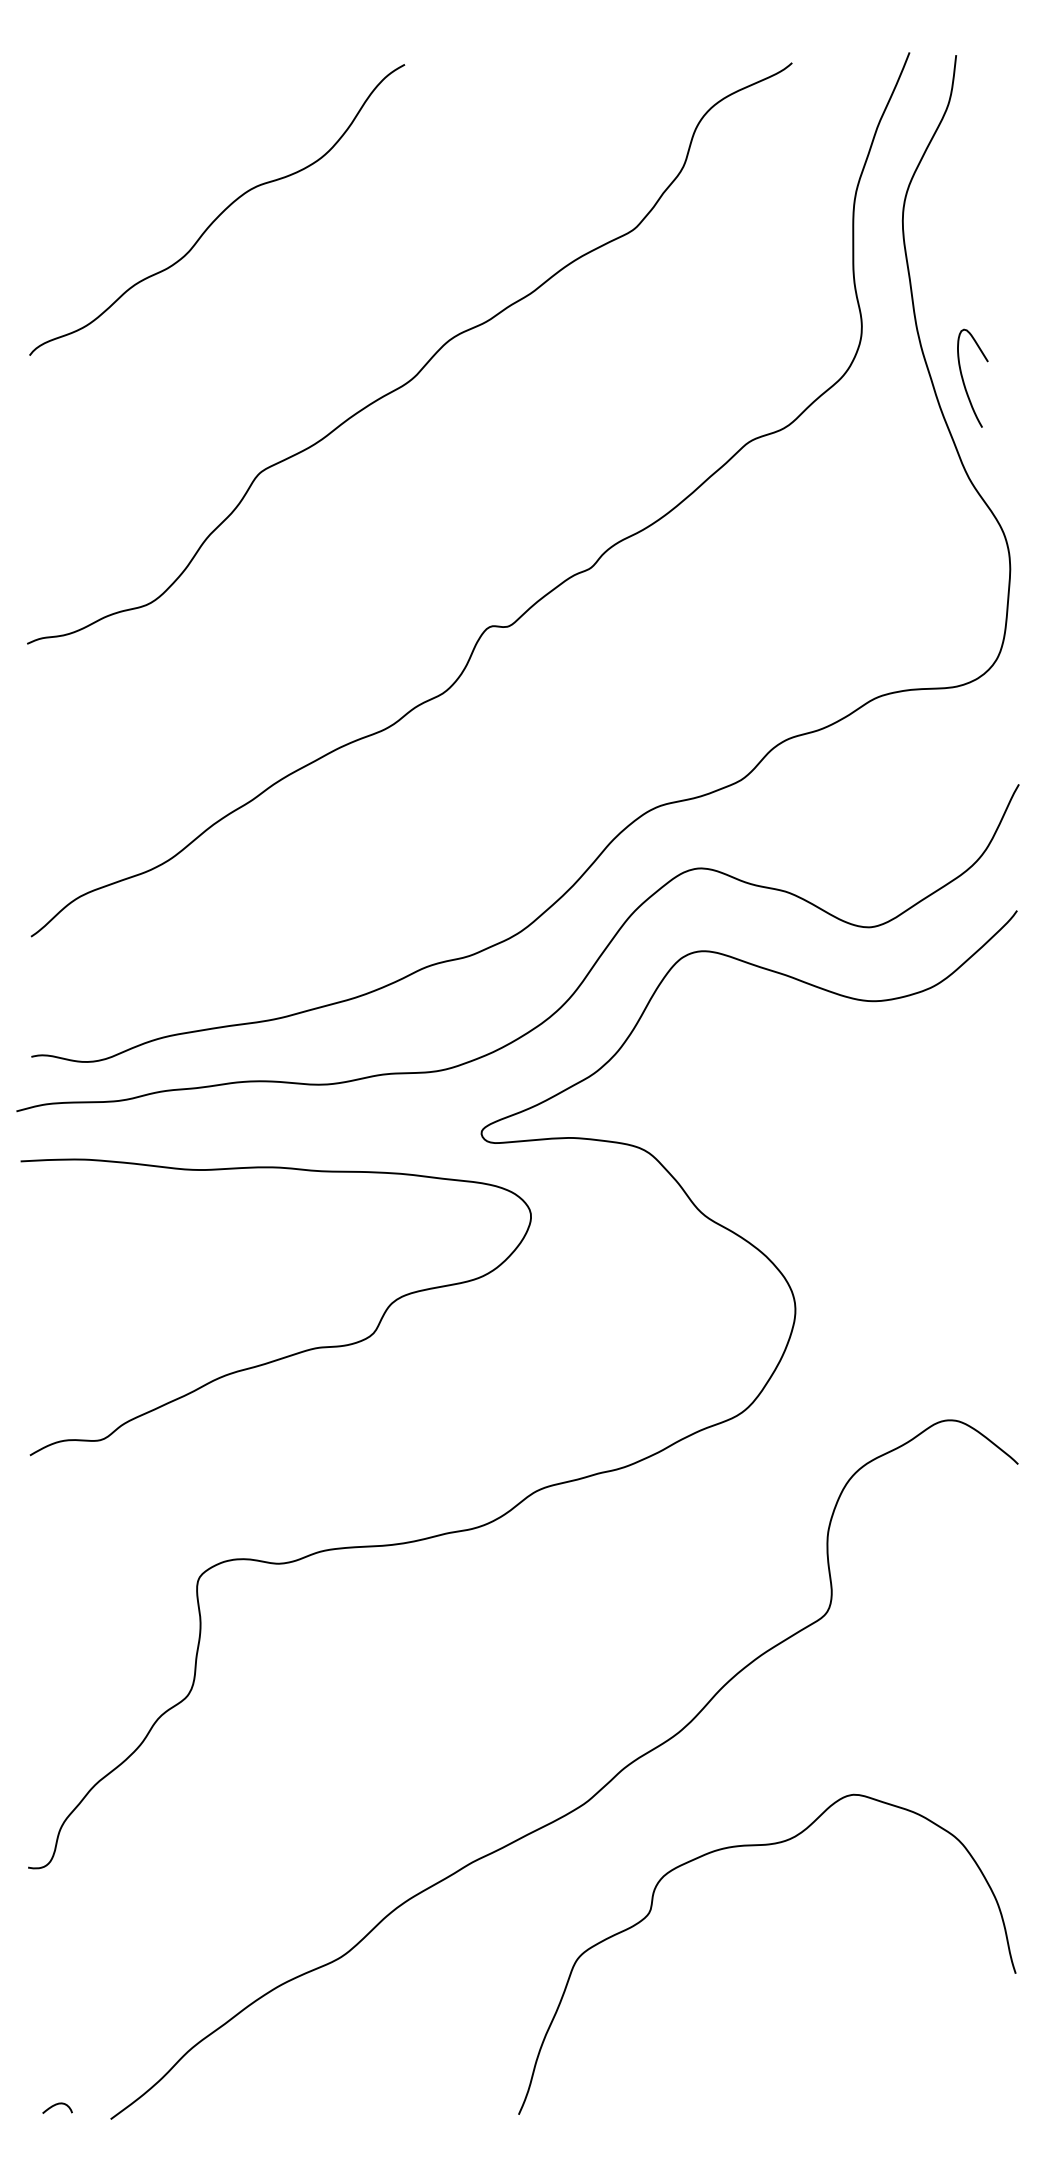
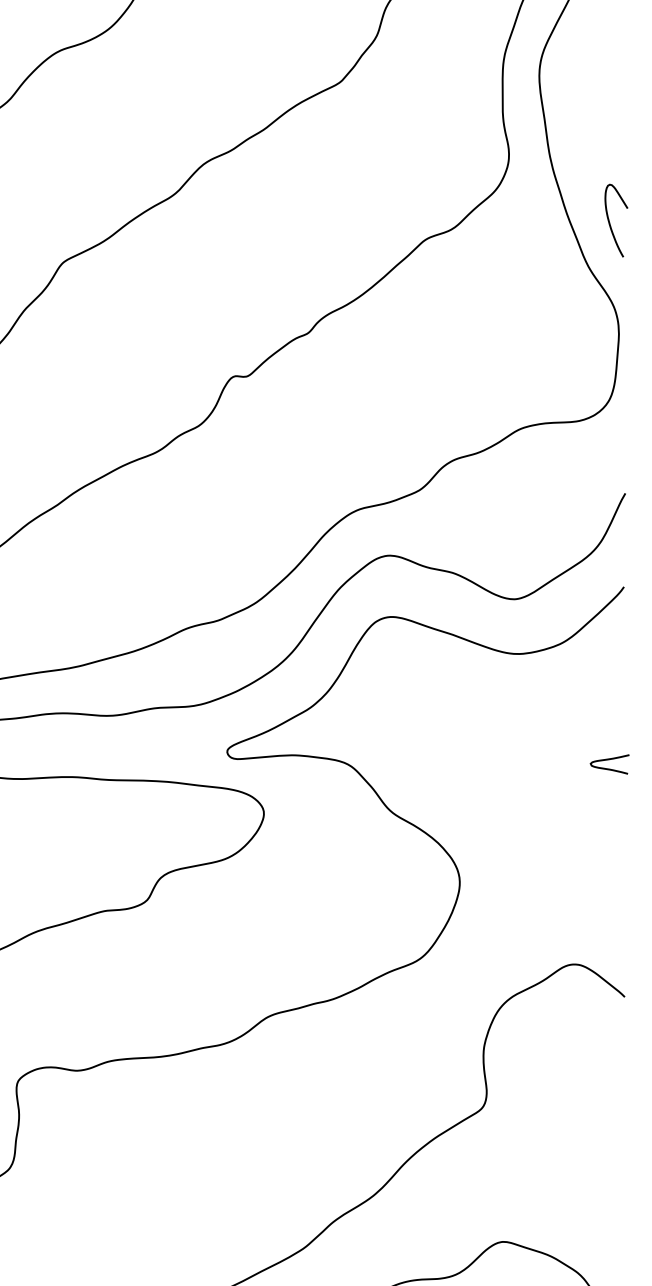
curve: (964, 381) -> (610, 223), moved
curve: (994, 1155) -> (607, 768), added

